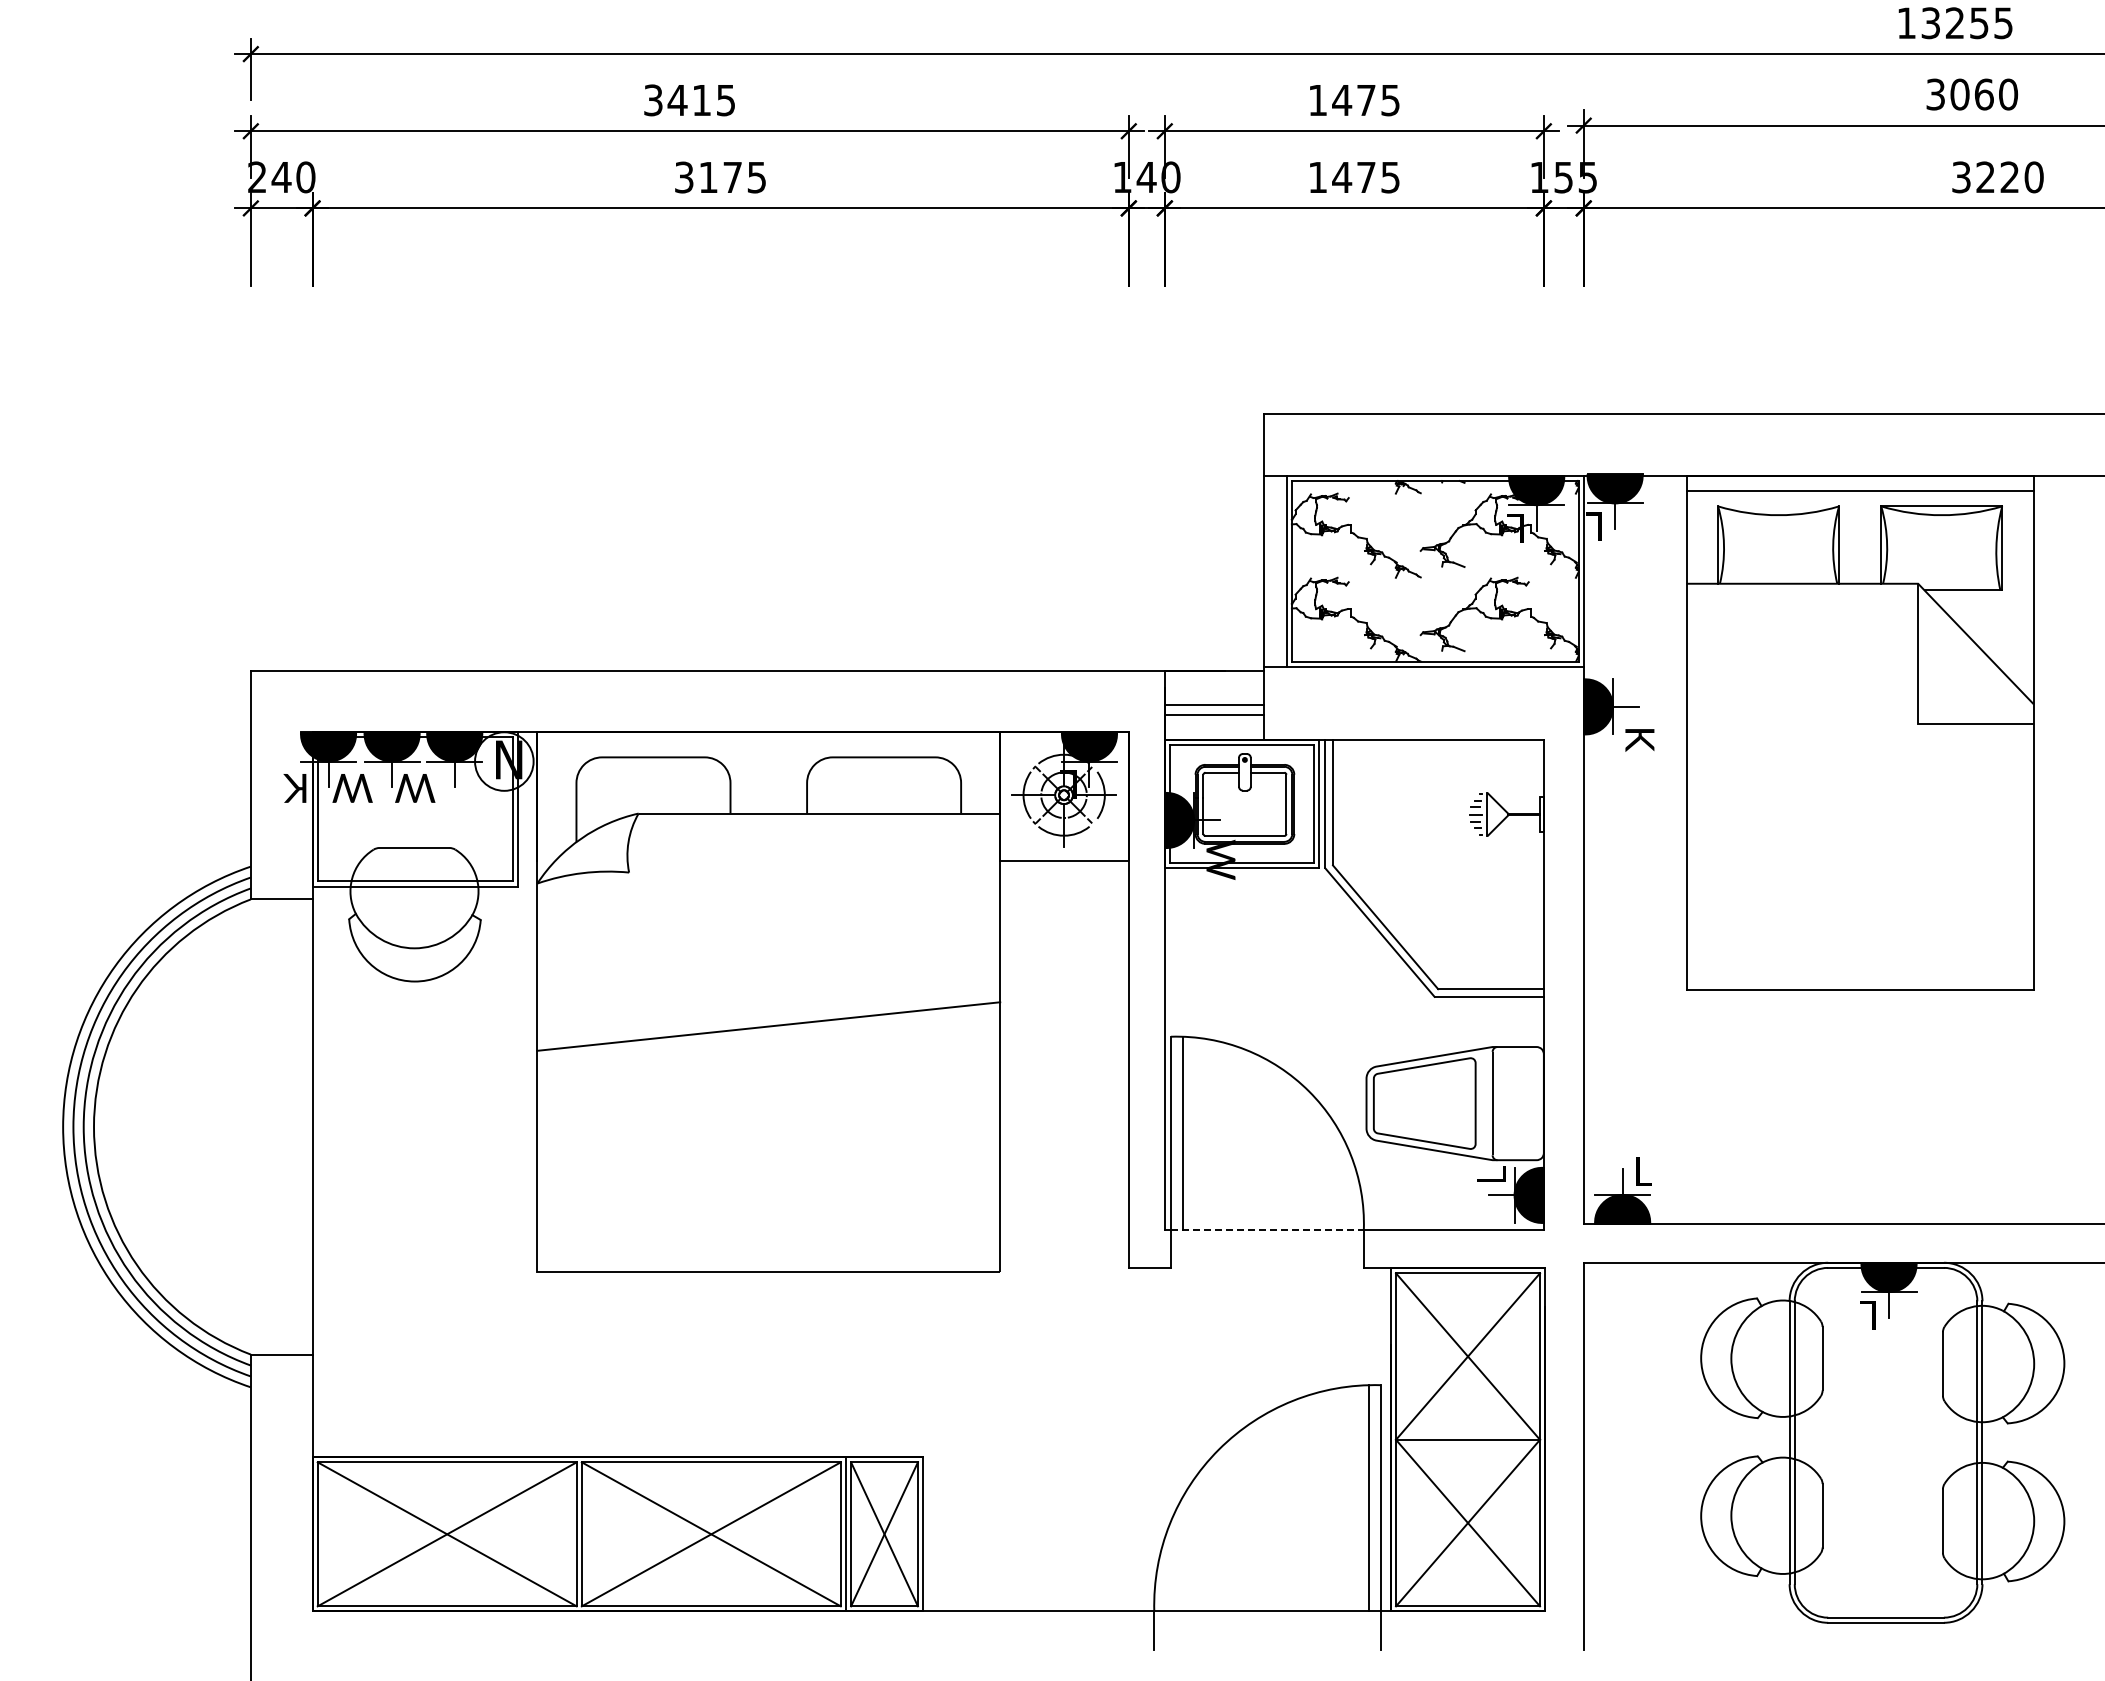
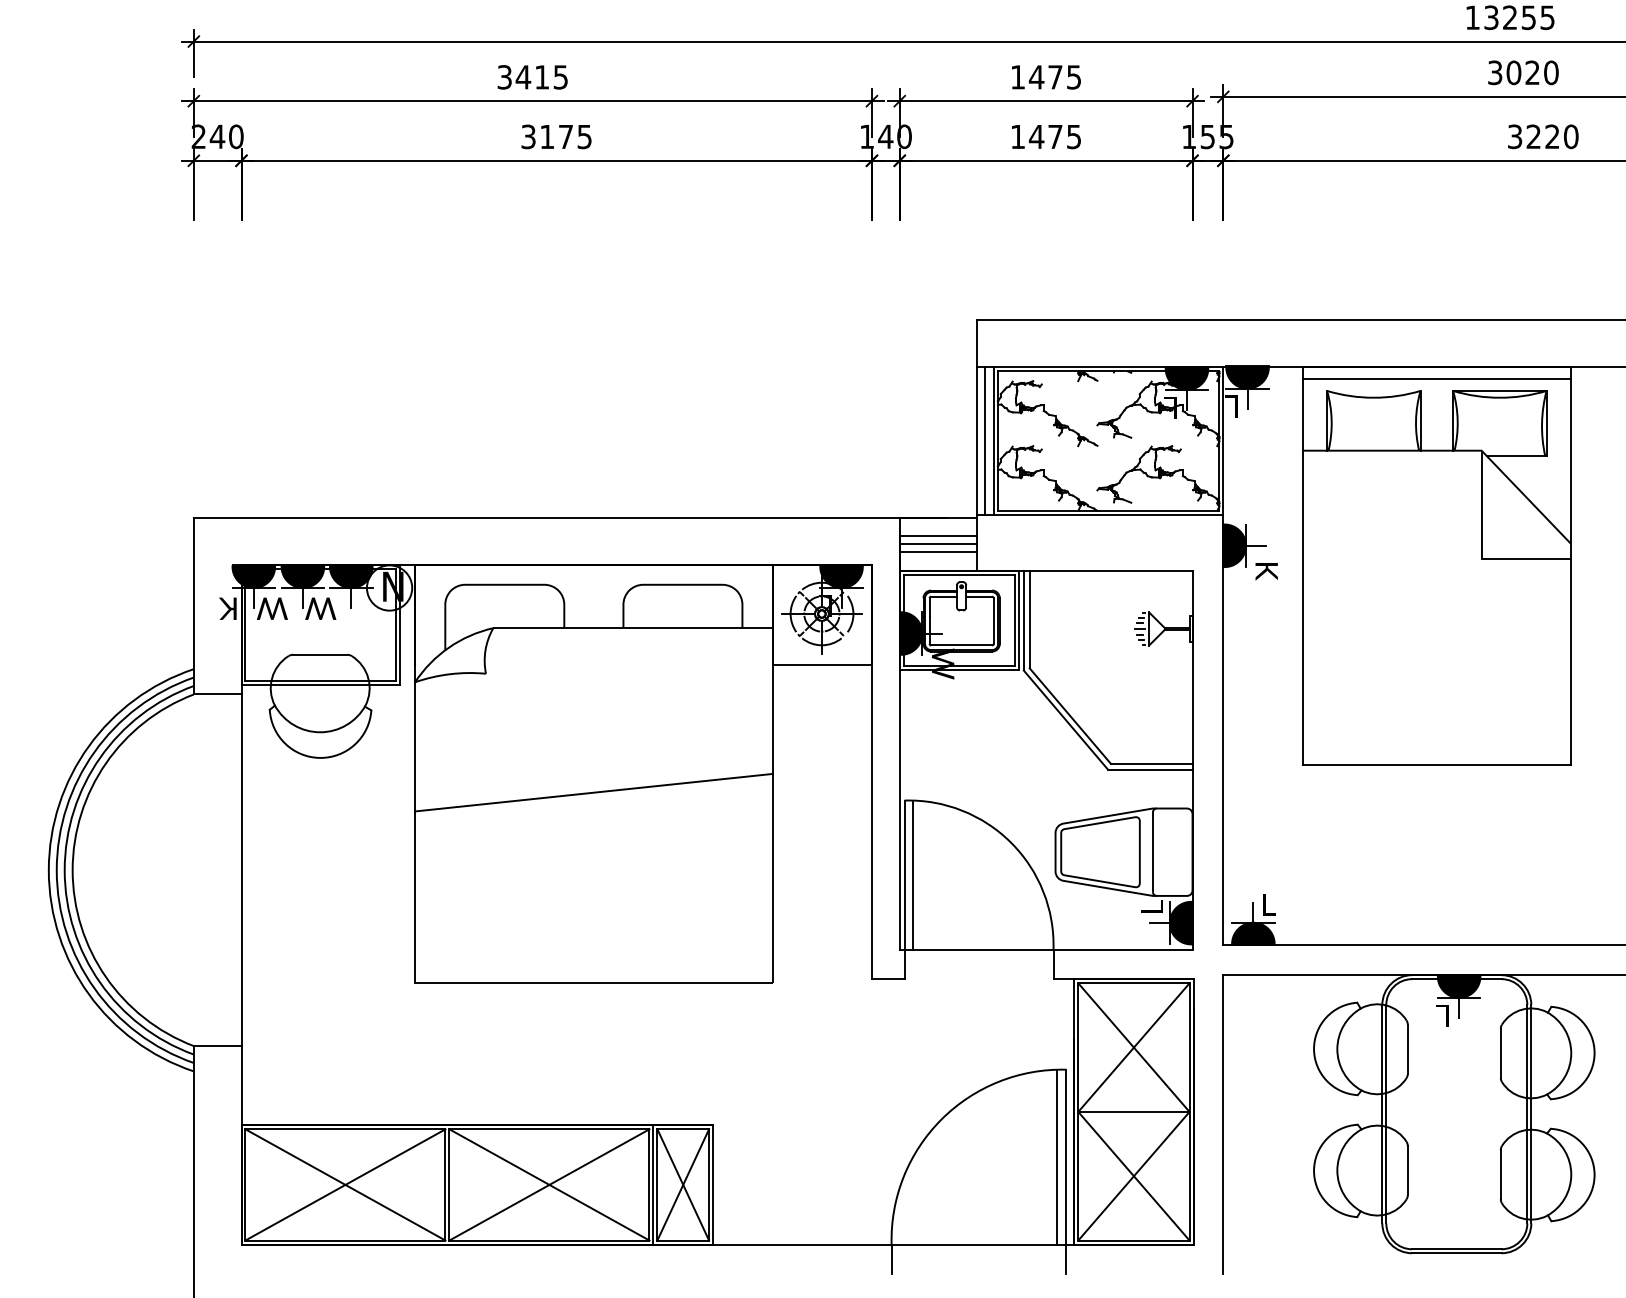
text: (1983, 94) -> (1532, 72), 3060 -> 3020
line: (1275, 570) -> (985, 440), added
line: (1214, 694) -> (938, 536), added
line: (1267, 1229) -> (979, 949), dashed -> solid

